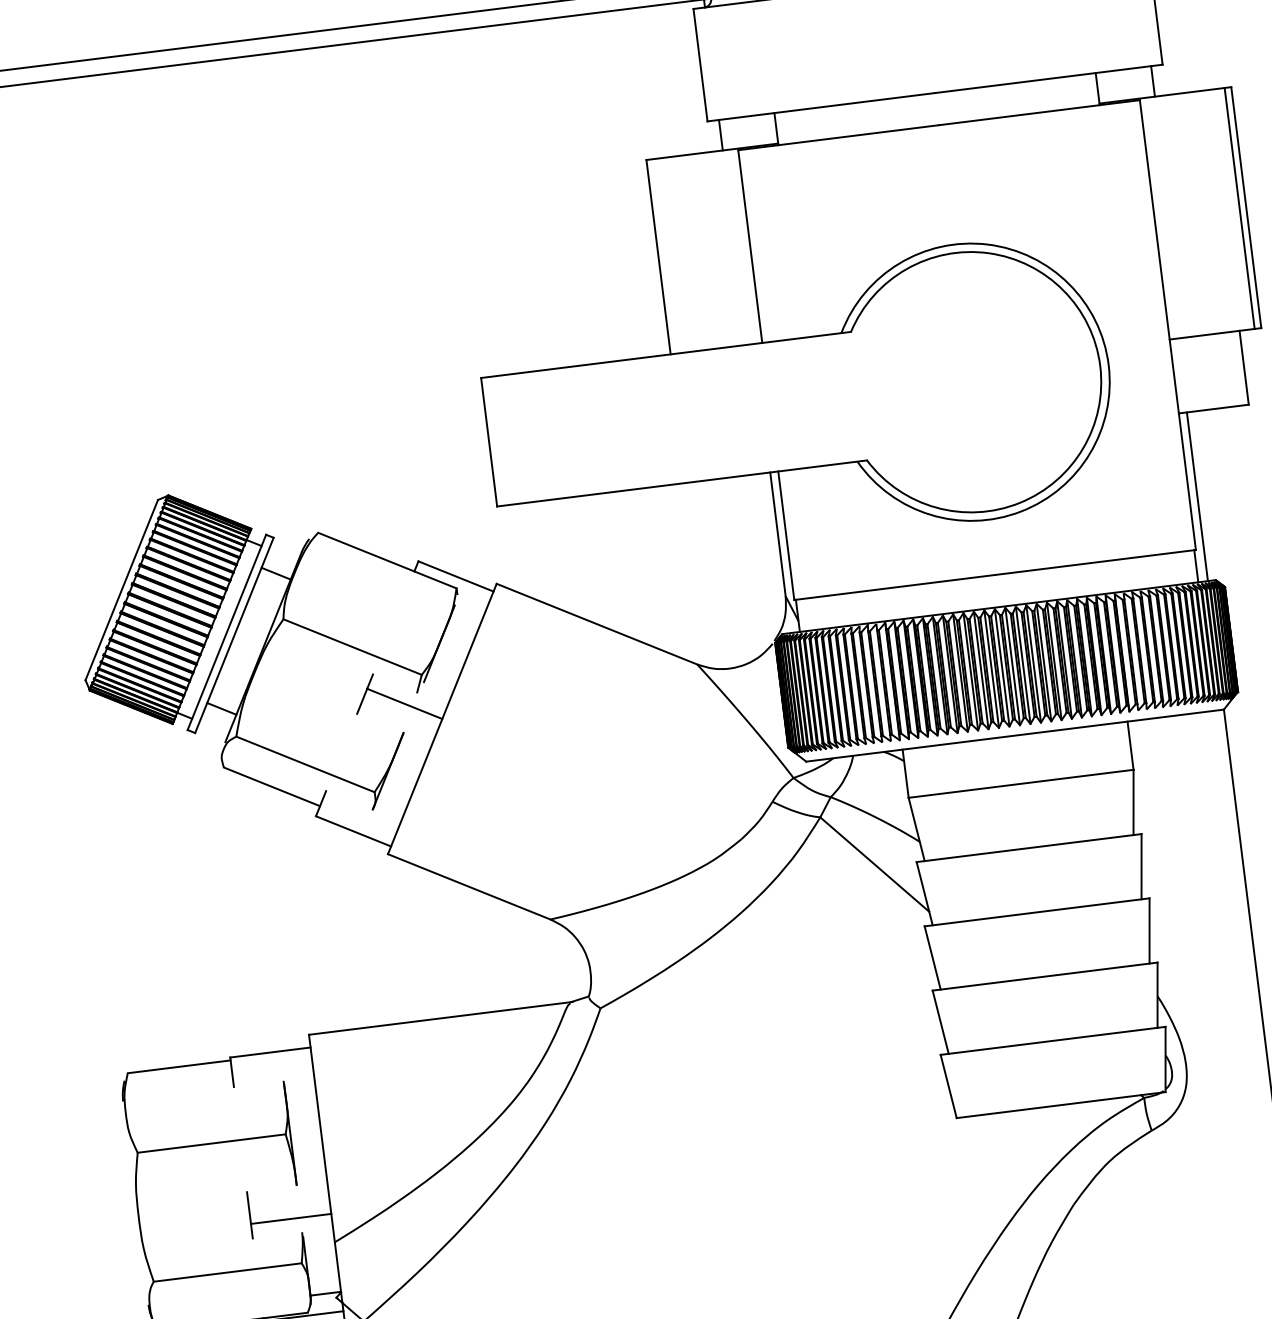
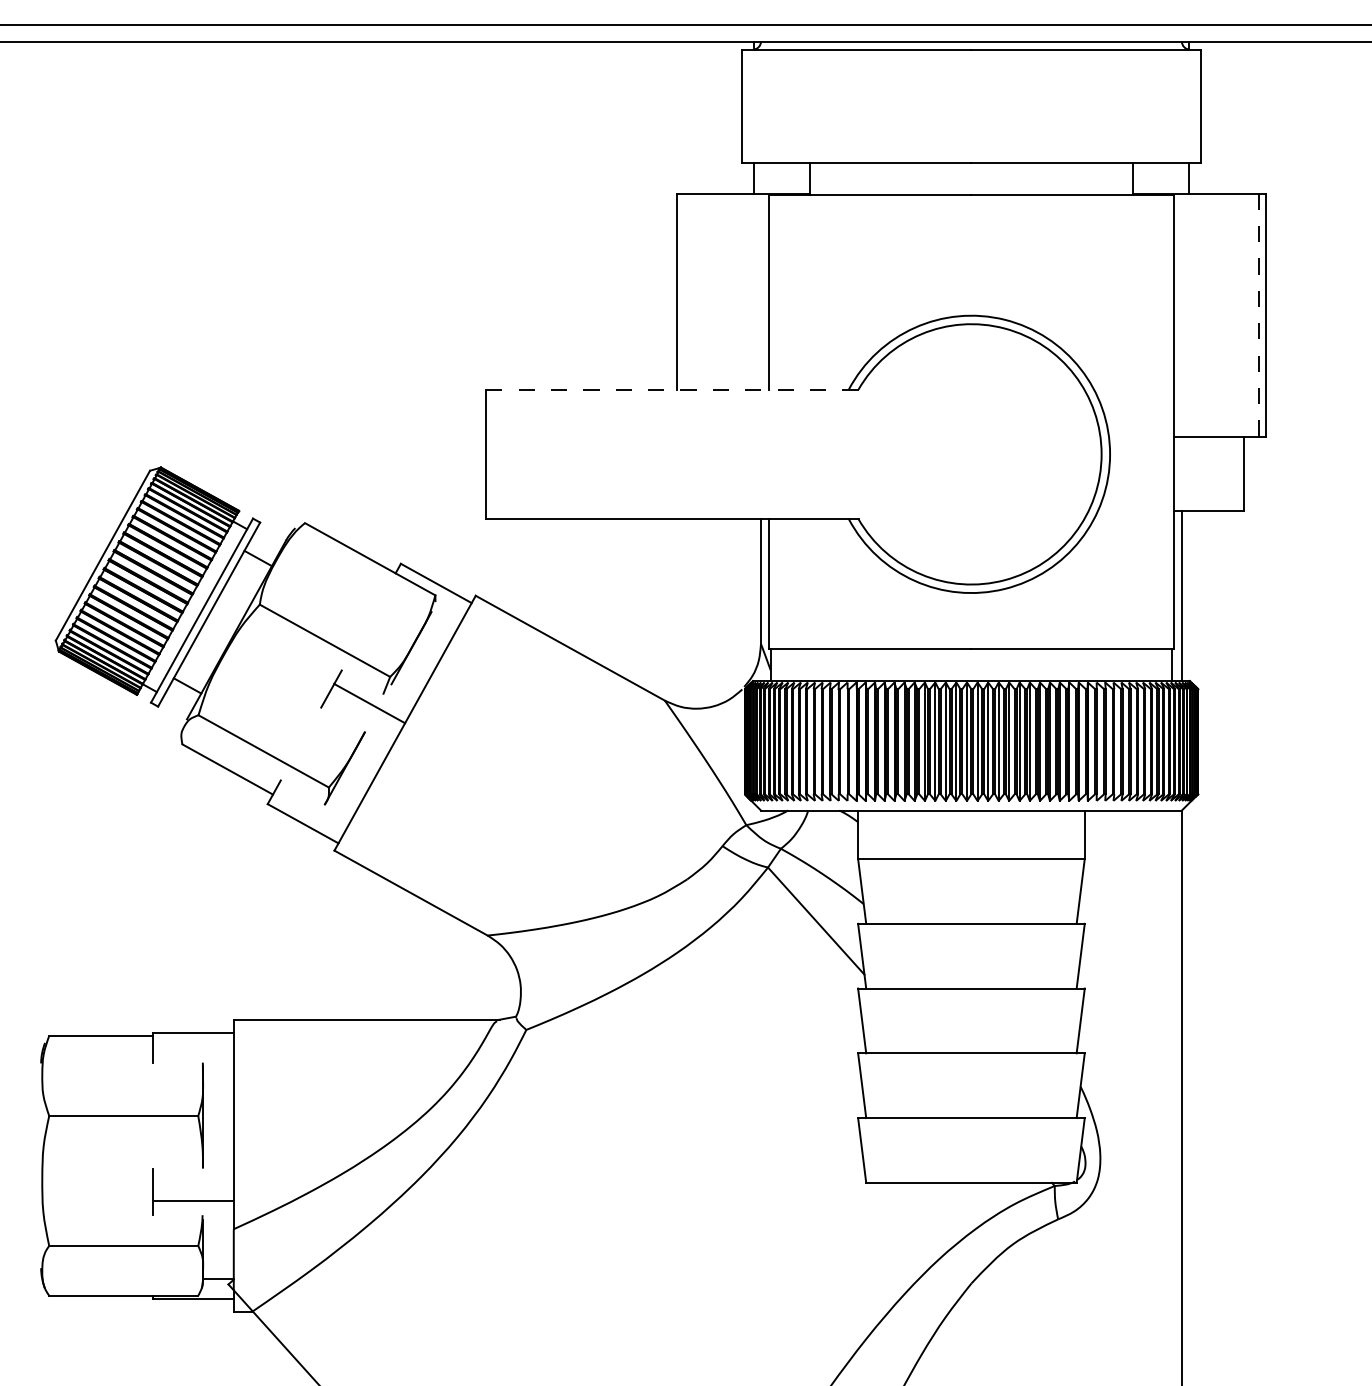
line: (1239, 208) -> (1259, 315), solid -> dashed
line: (665, 354) -> (671, 389), solid -> dashed

